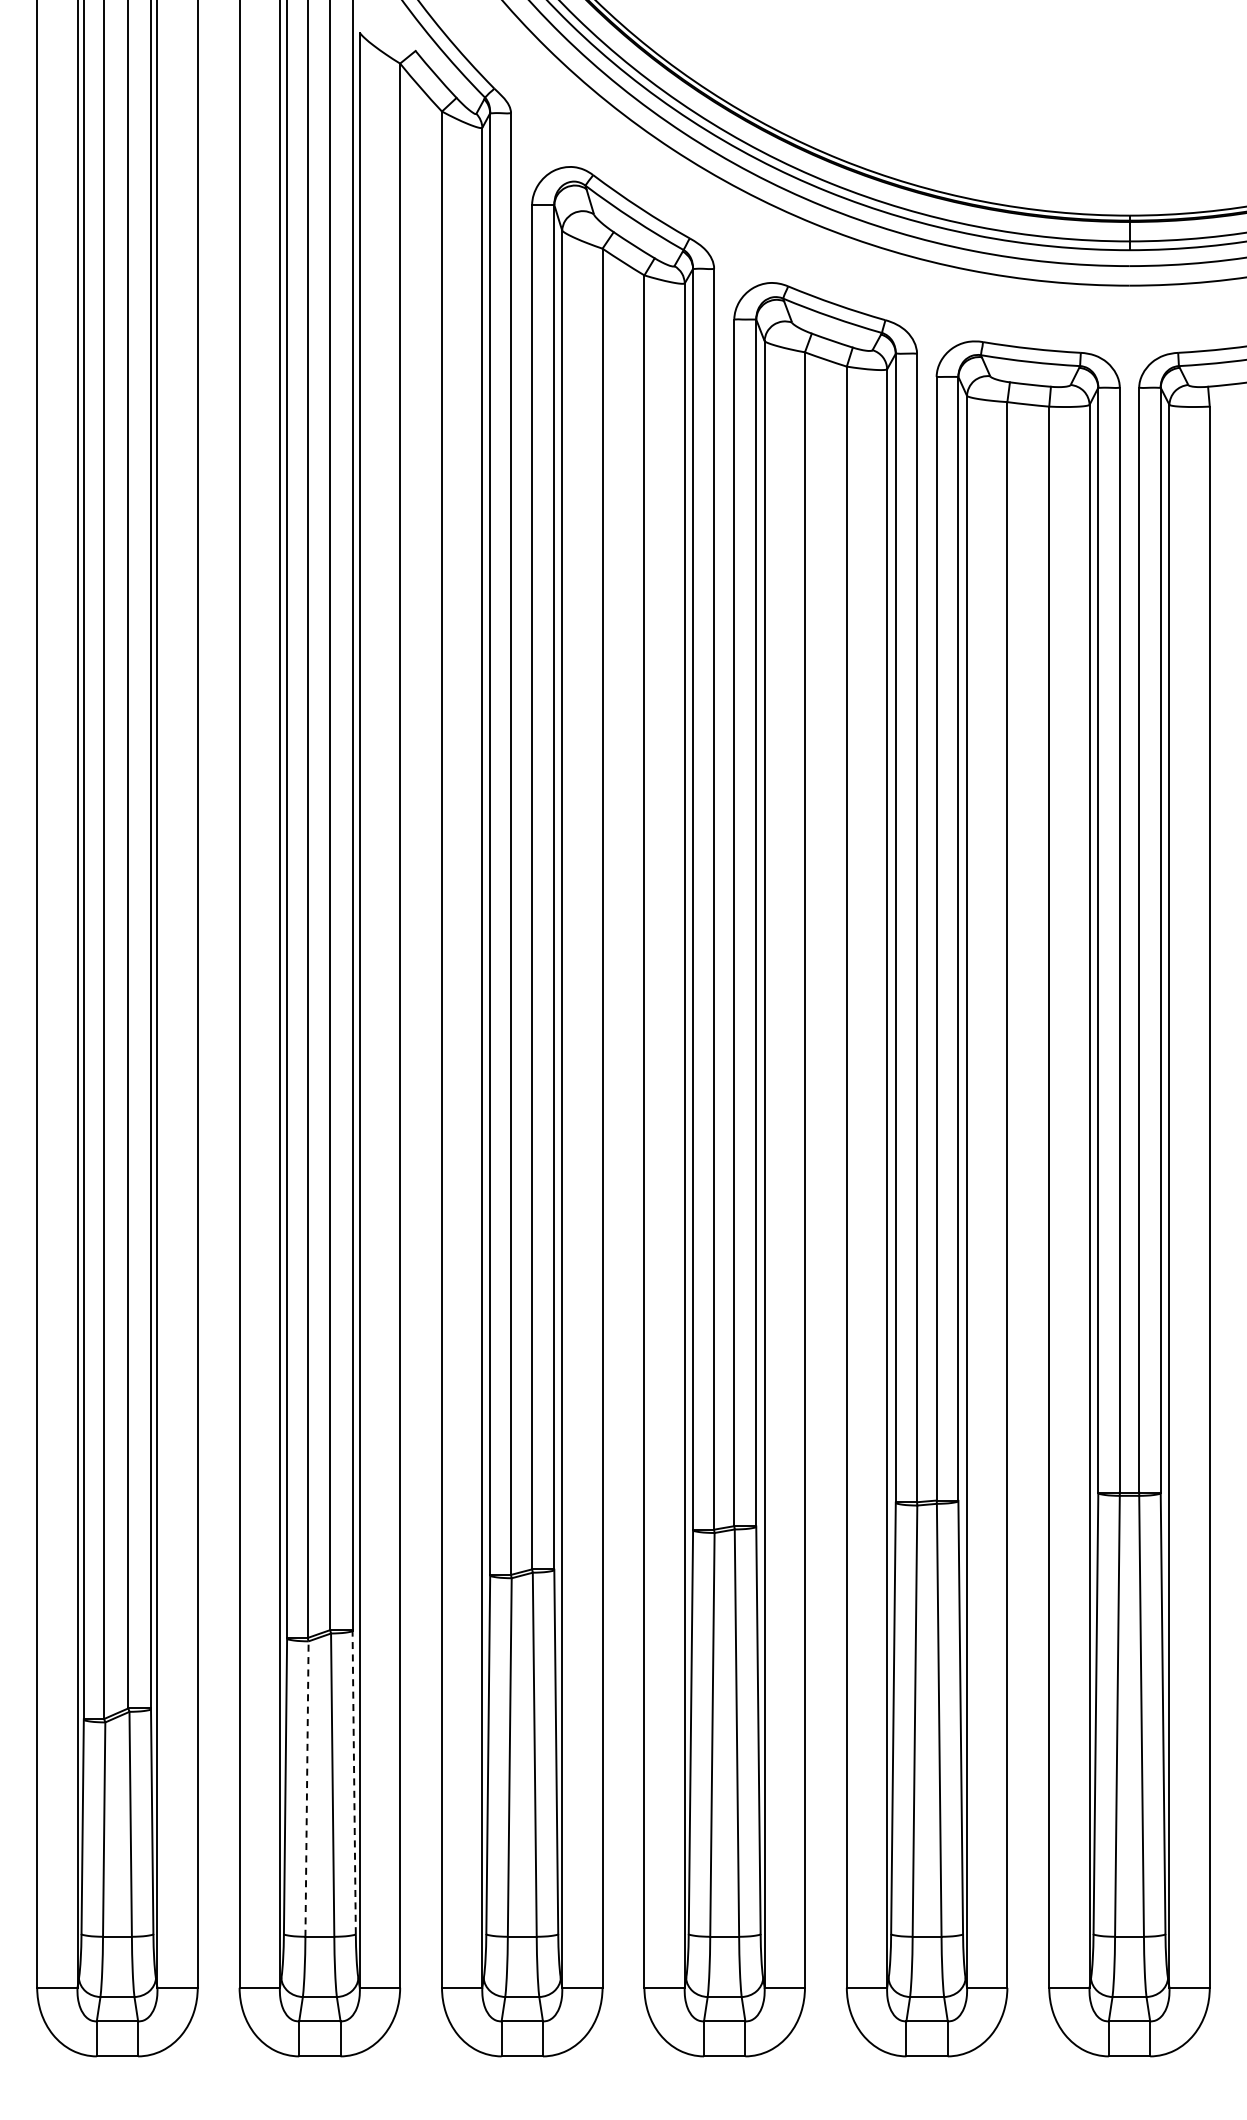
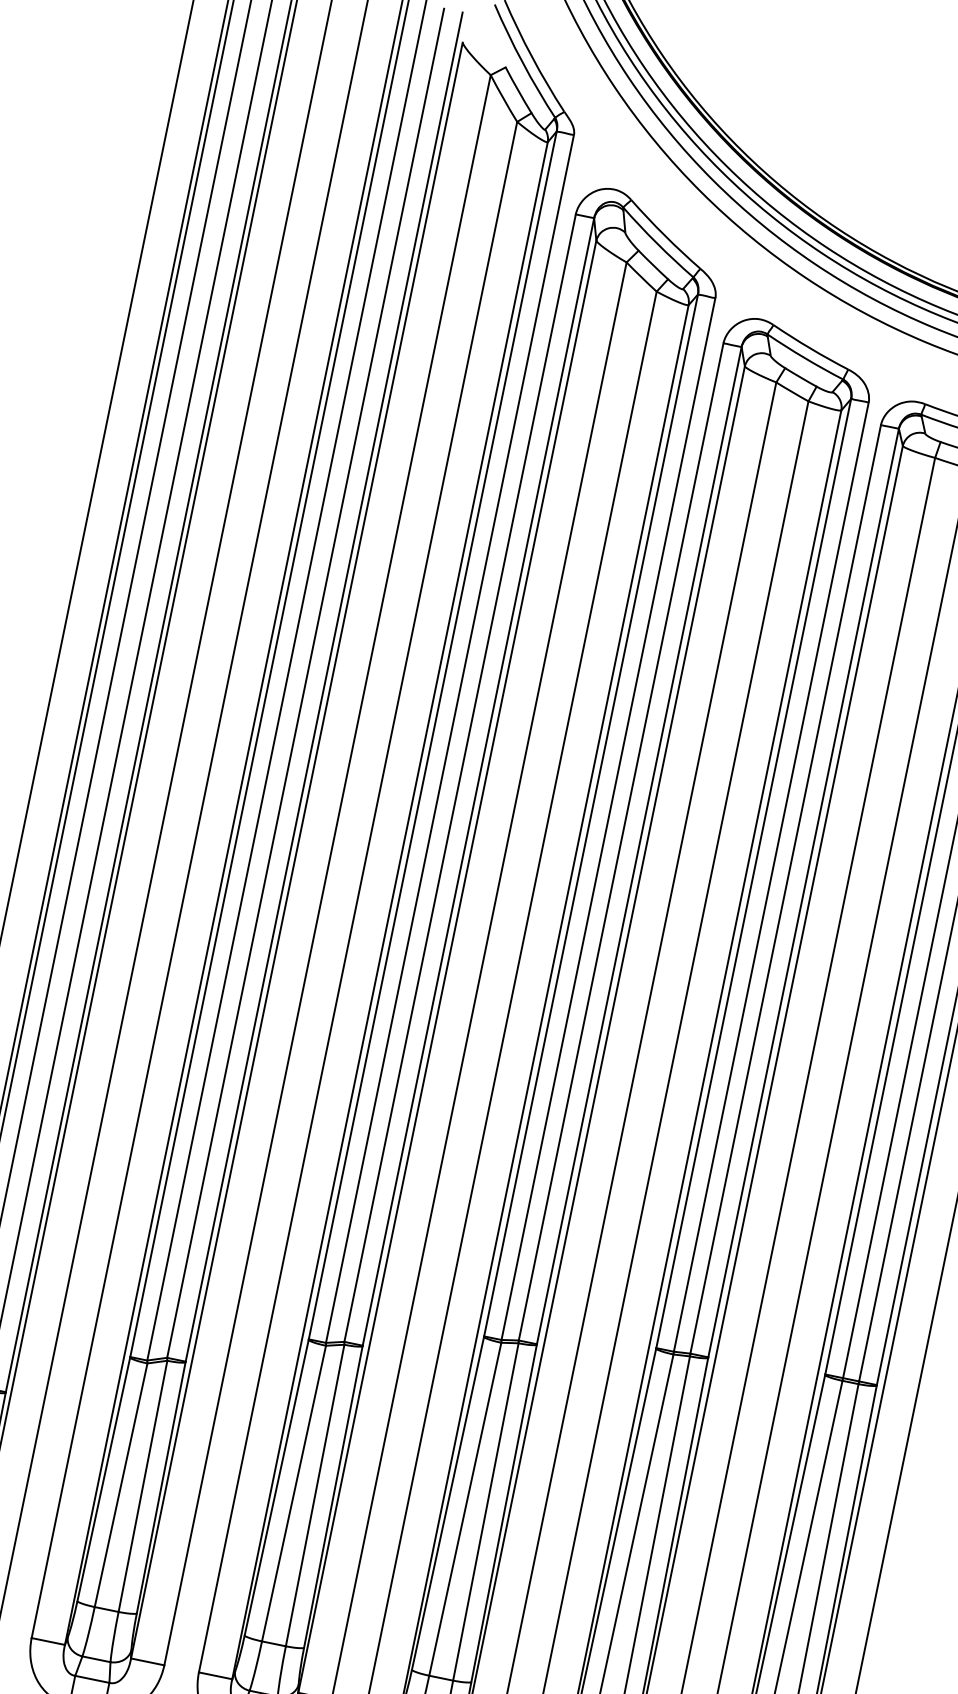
line: (354, 1782) -> (161, 1487), dashed -> solid
line: (307, 1789) -> (121, 1485), dashed -> solid

